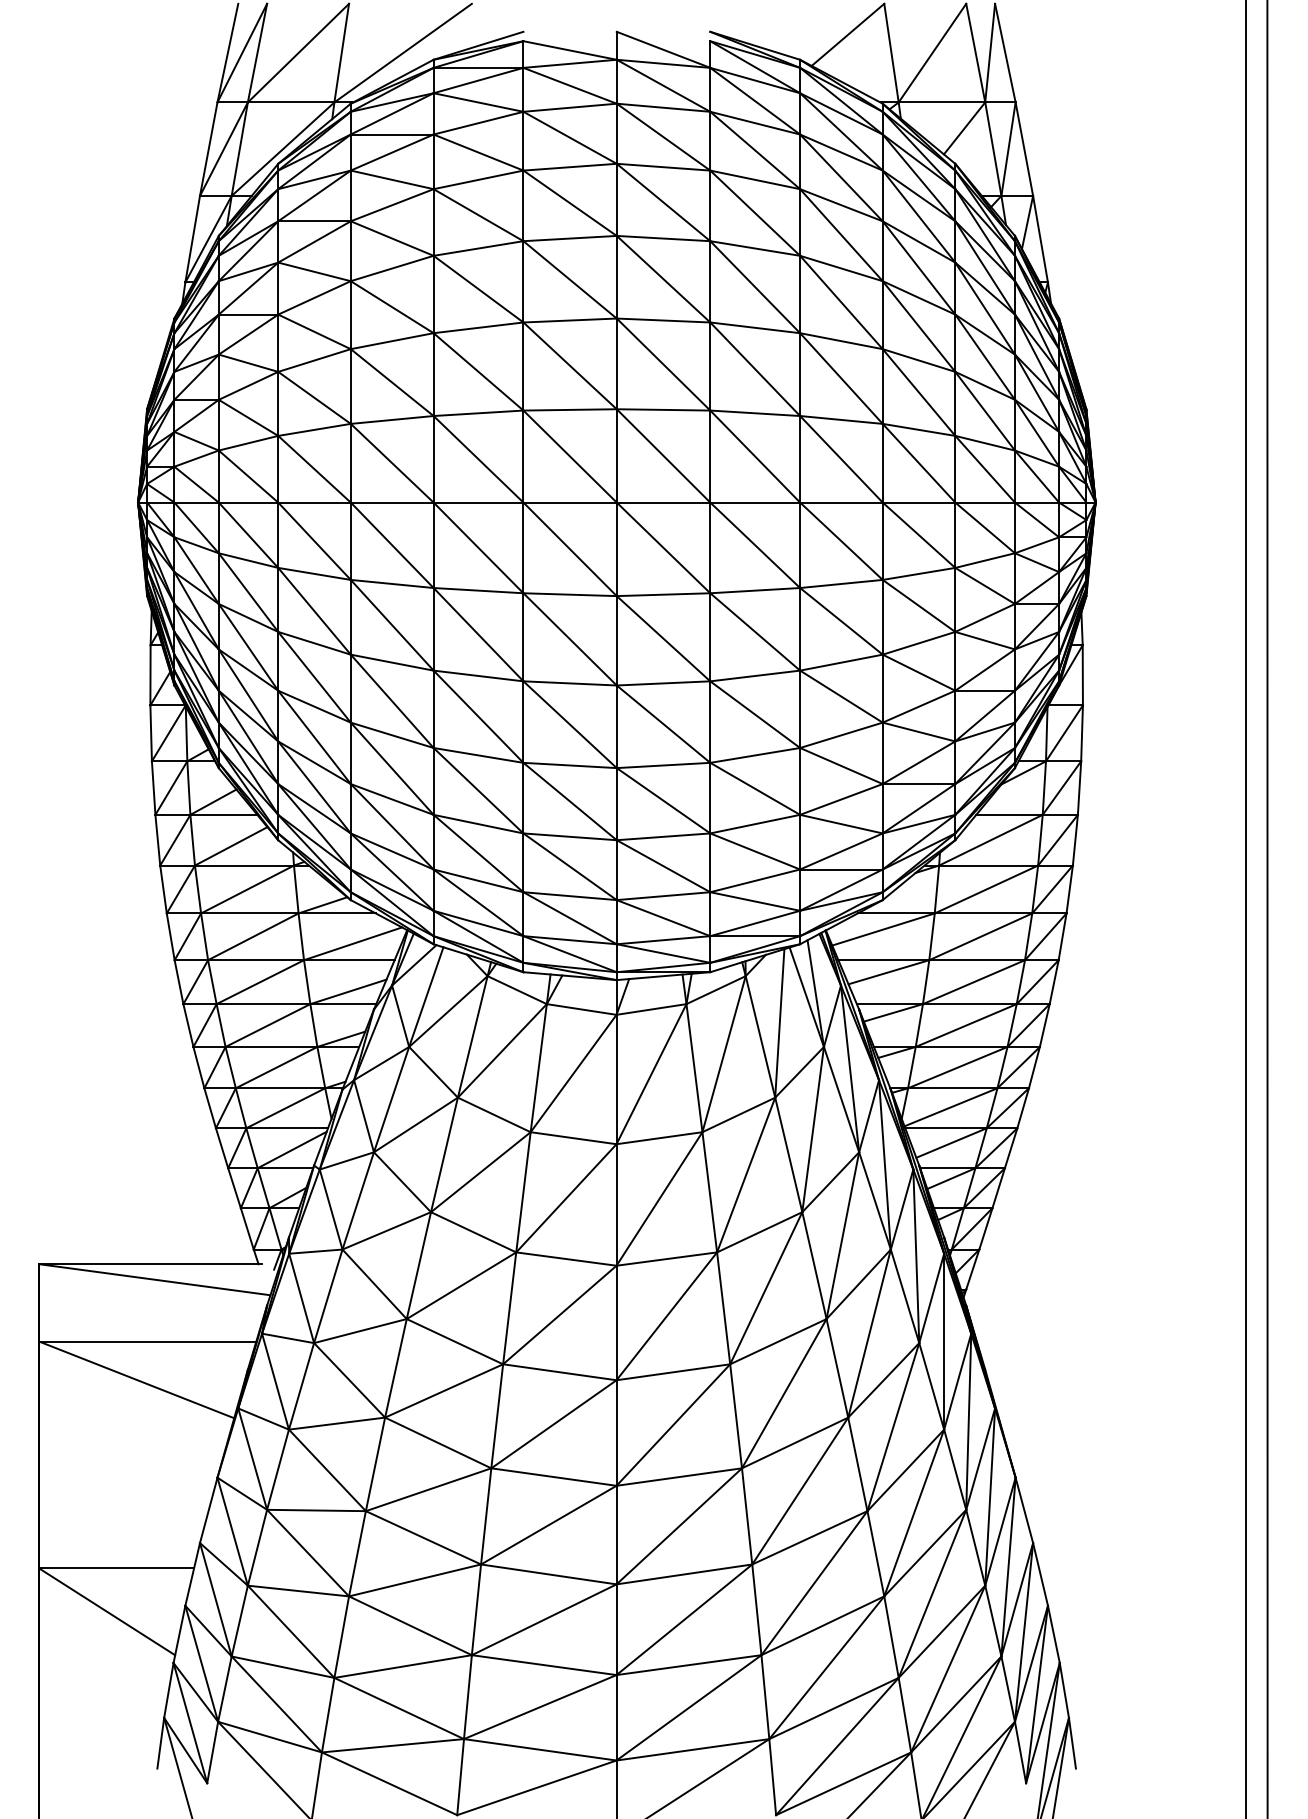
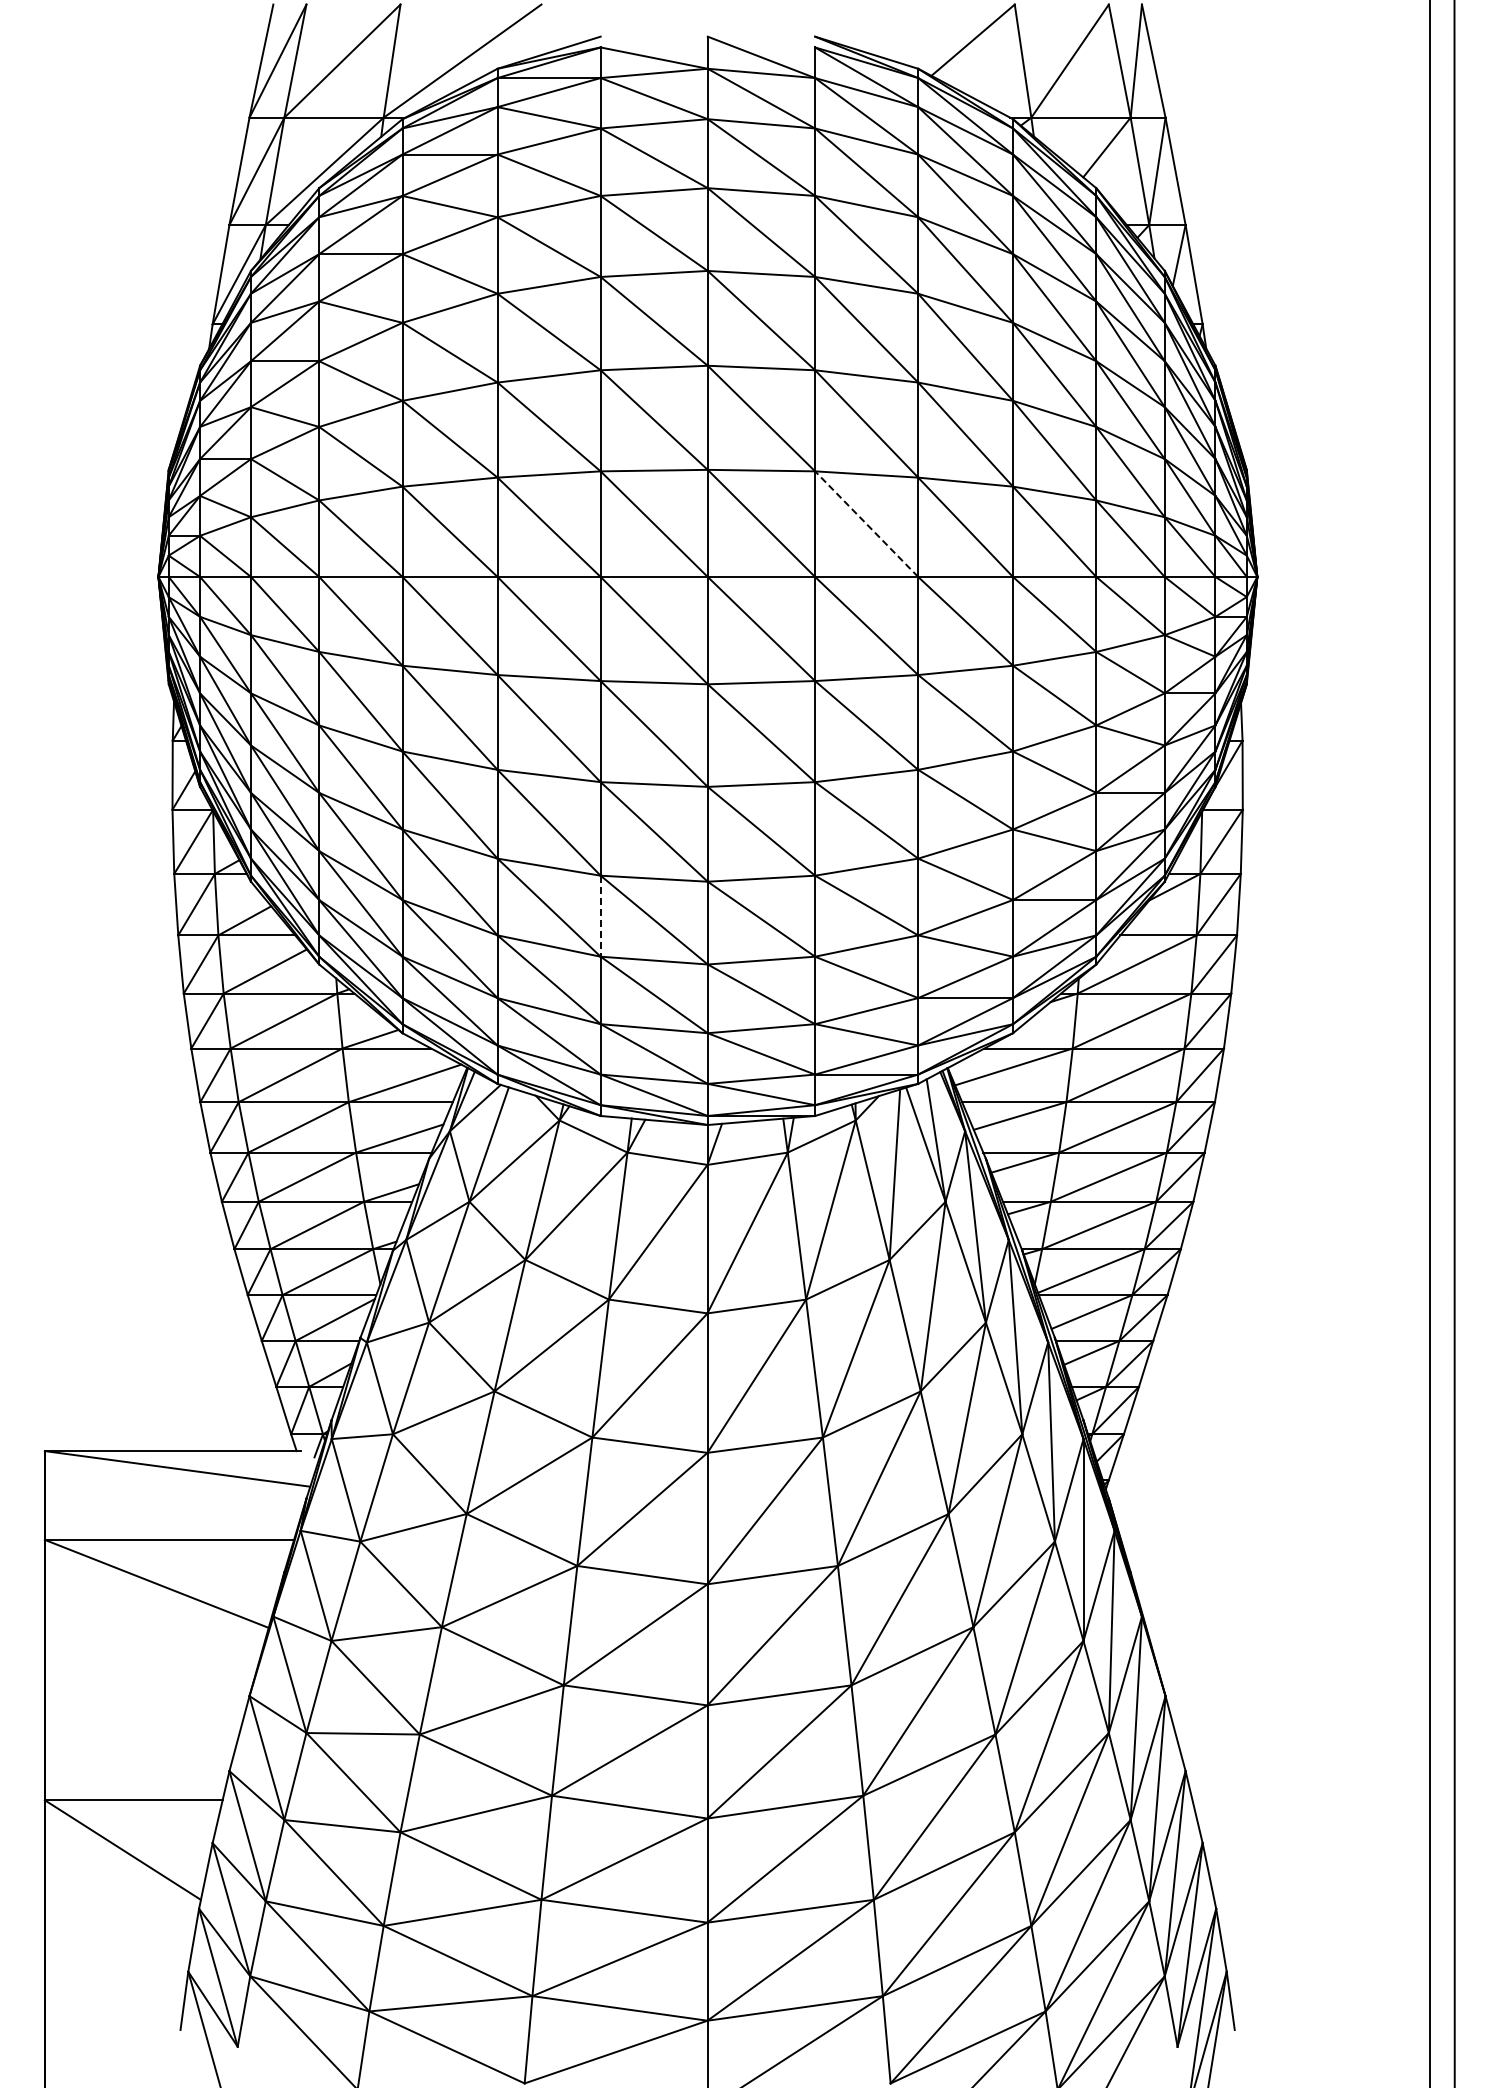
line: (755, 456) -> (866, 524), solid -> dashed
line: (523, 798) -> (600, 916), solid -> dashed

